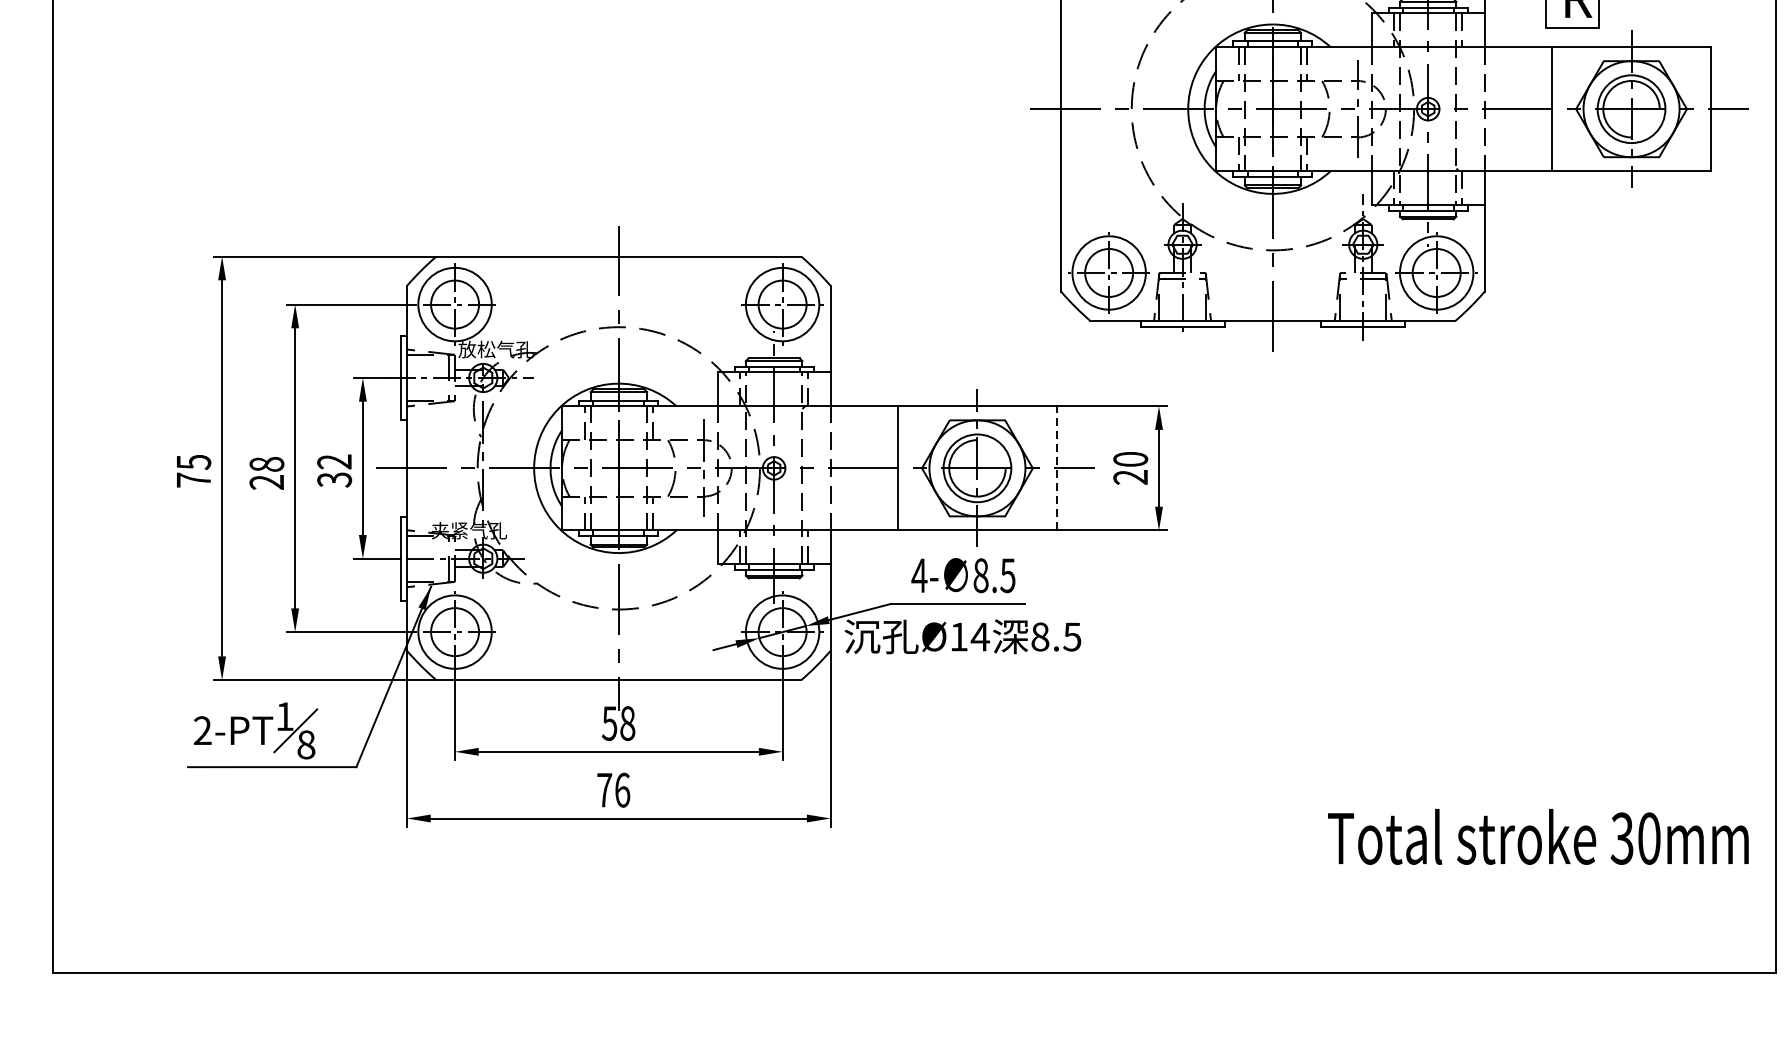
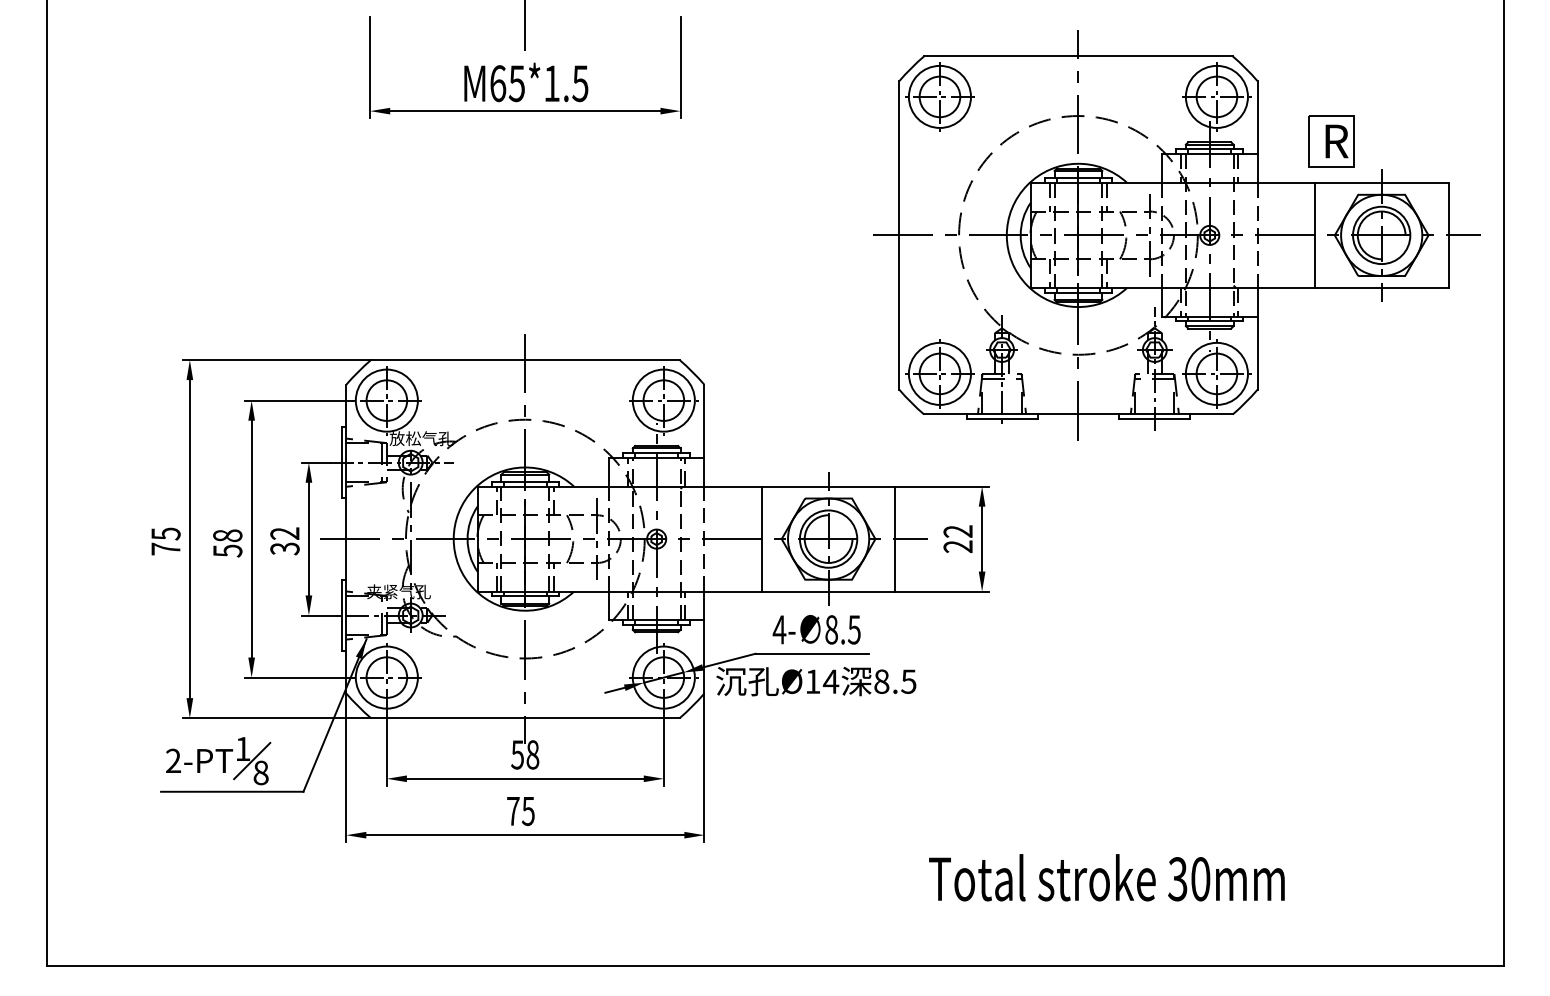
text: (1129, 459) -> (957, 531), 20 -> 22
line: (1056, 468) -> (895, 539), dashed -> solid
text: (266, 481) -> (227, 550), 28 -> 58
text: (621, 790) -> (527, 811), 76 -> 75
text: (1537, 836) -> (1106, 877), moved

